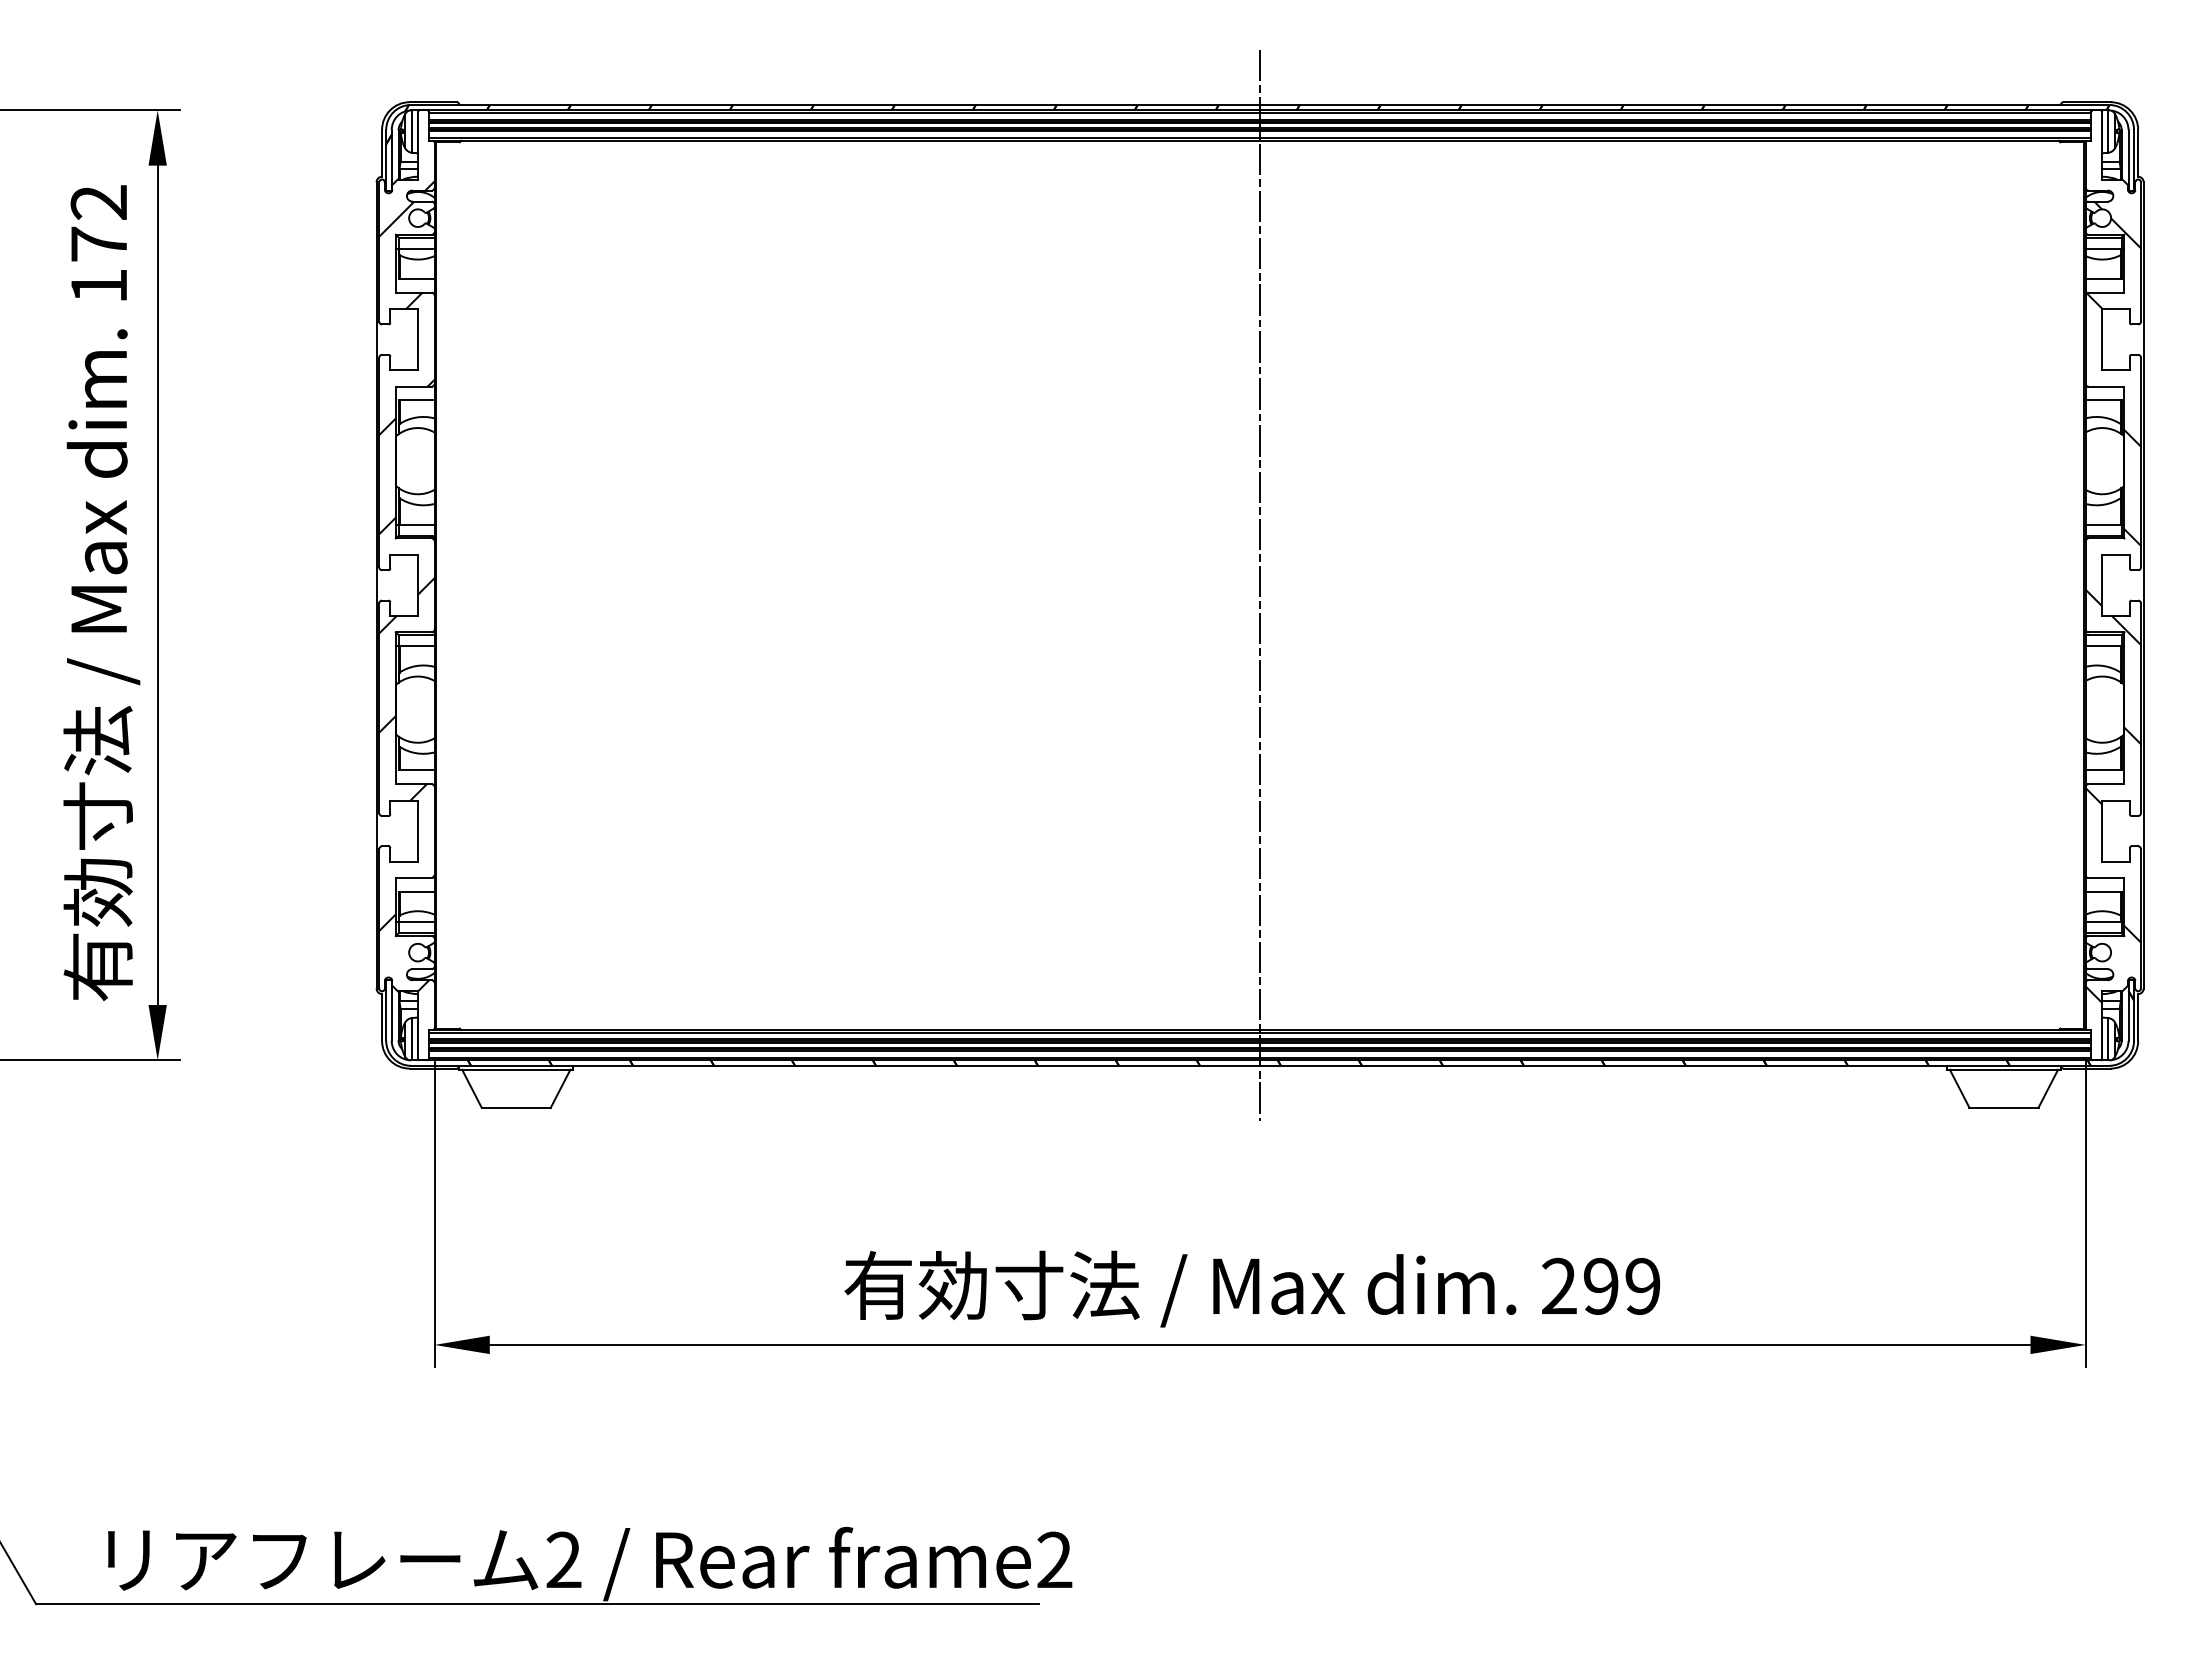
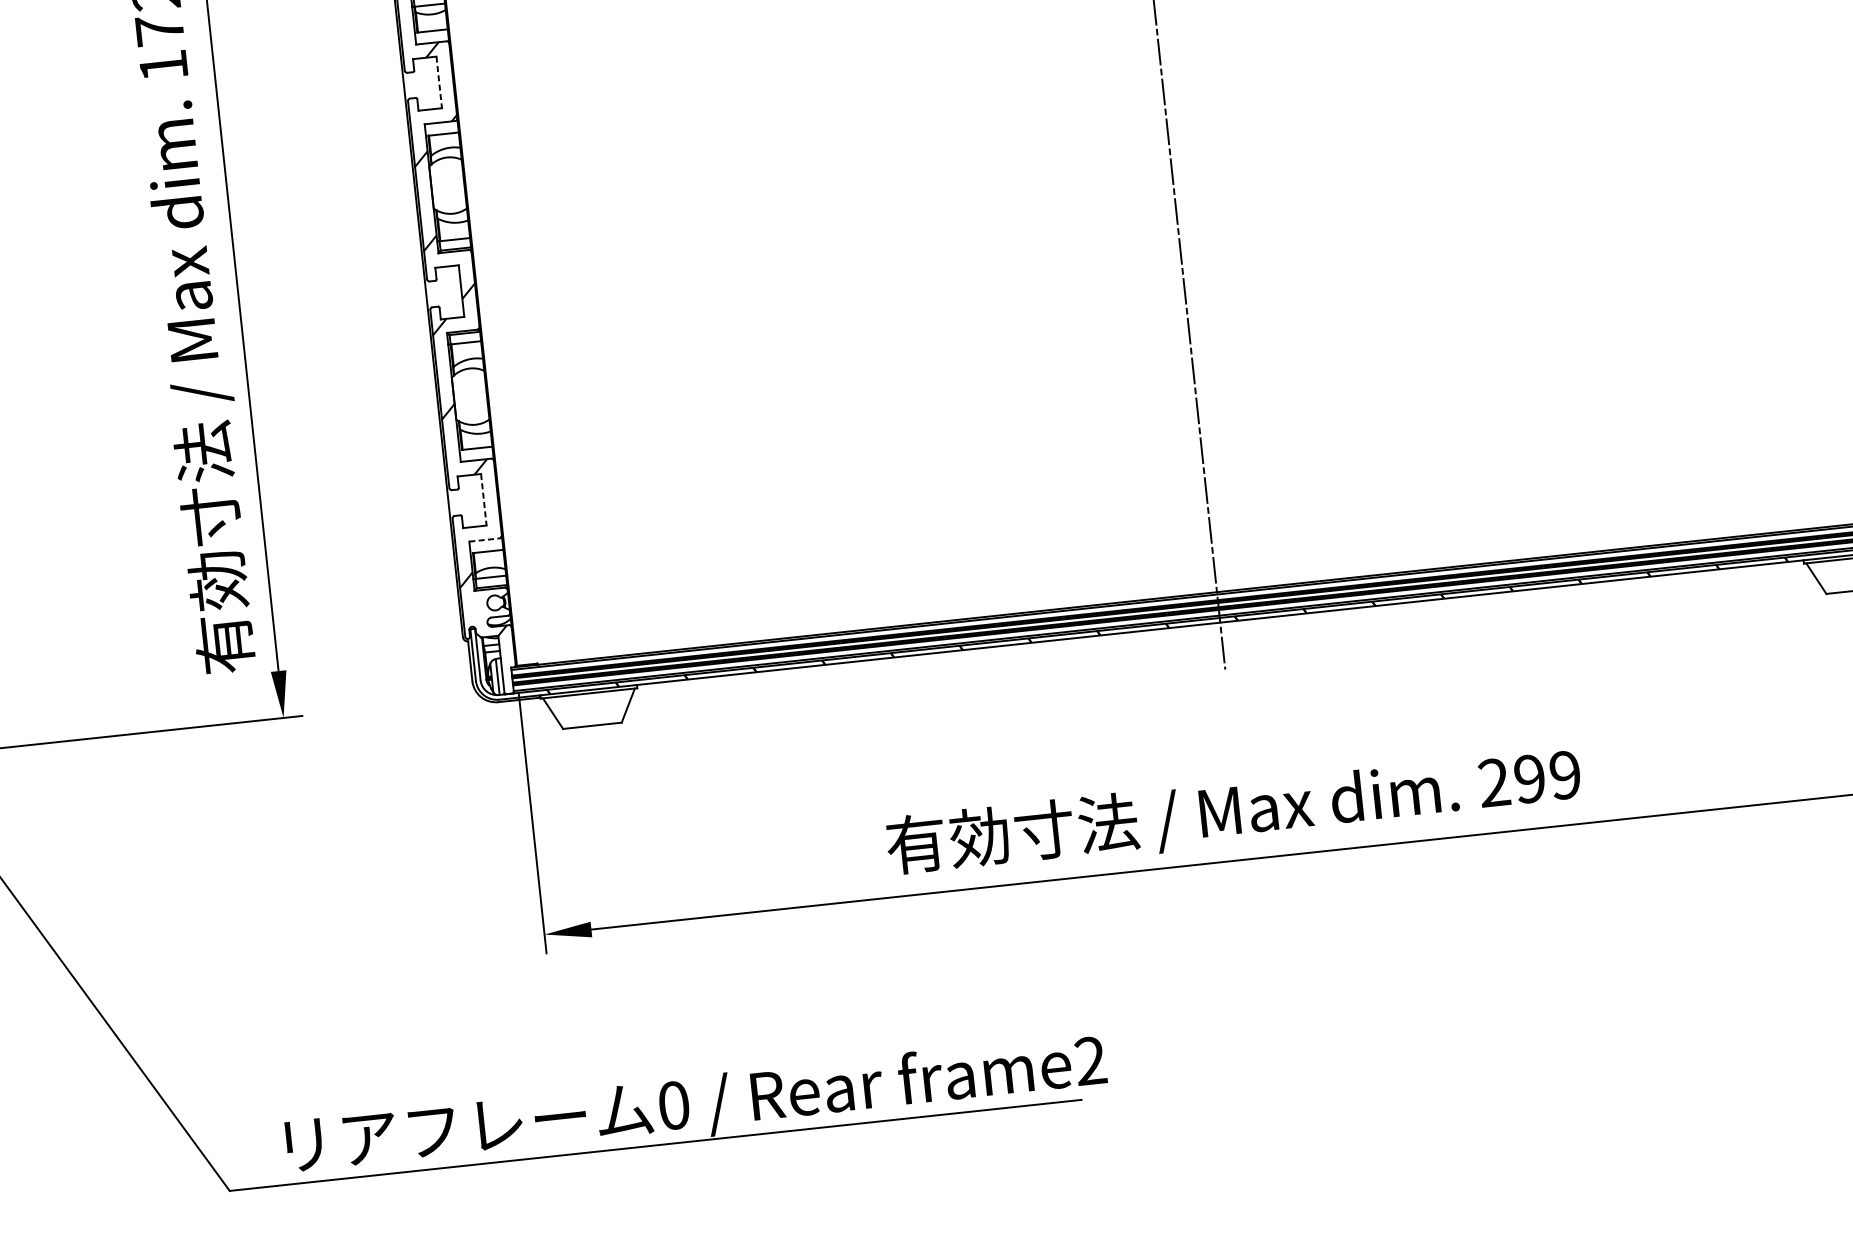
line: (417, 340) -> (438, 83), solid -> dashed
line: (417, 831) -> (483, 500), solid -> dashed
line: (413, 878) -> (484, 540), solid -> dashed
text: (563, 1559) -> (673, 1105), 2 -> 0

